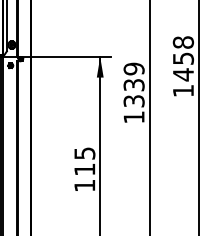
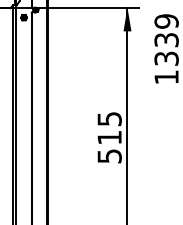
text: (84, 185) -> (109, 156), 115 -> 515

